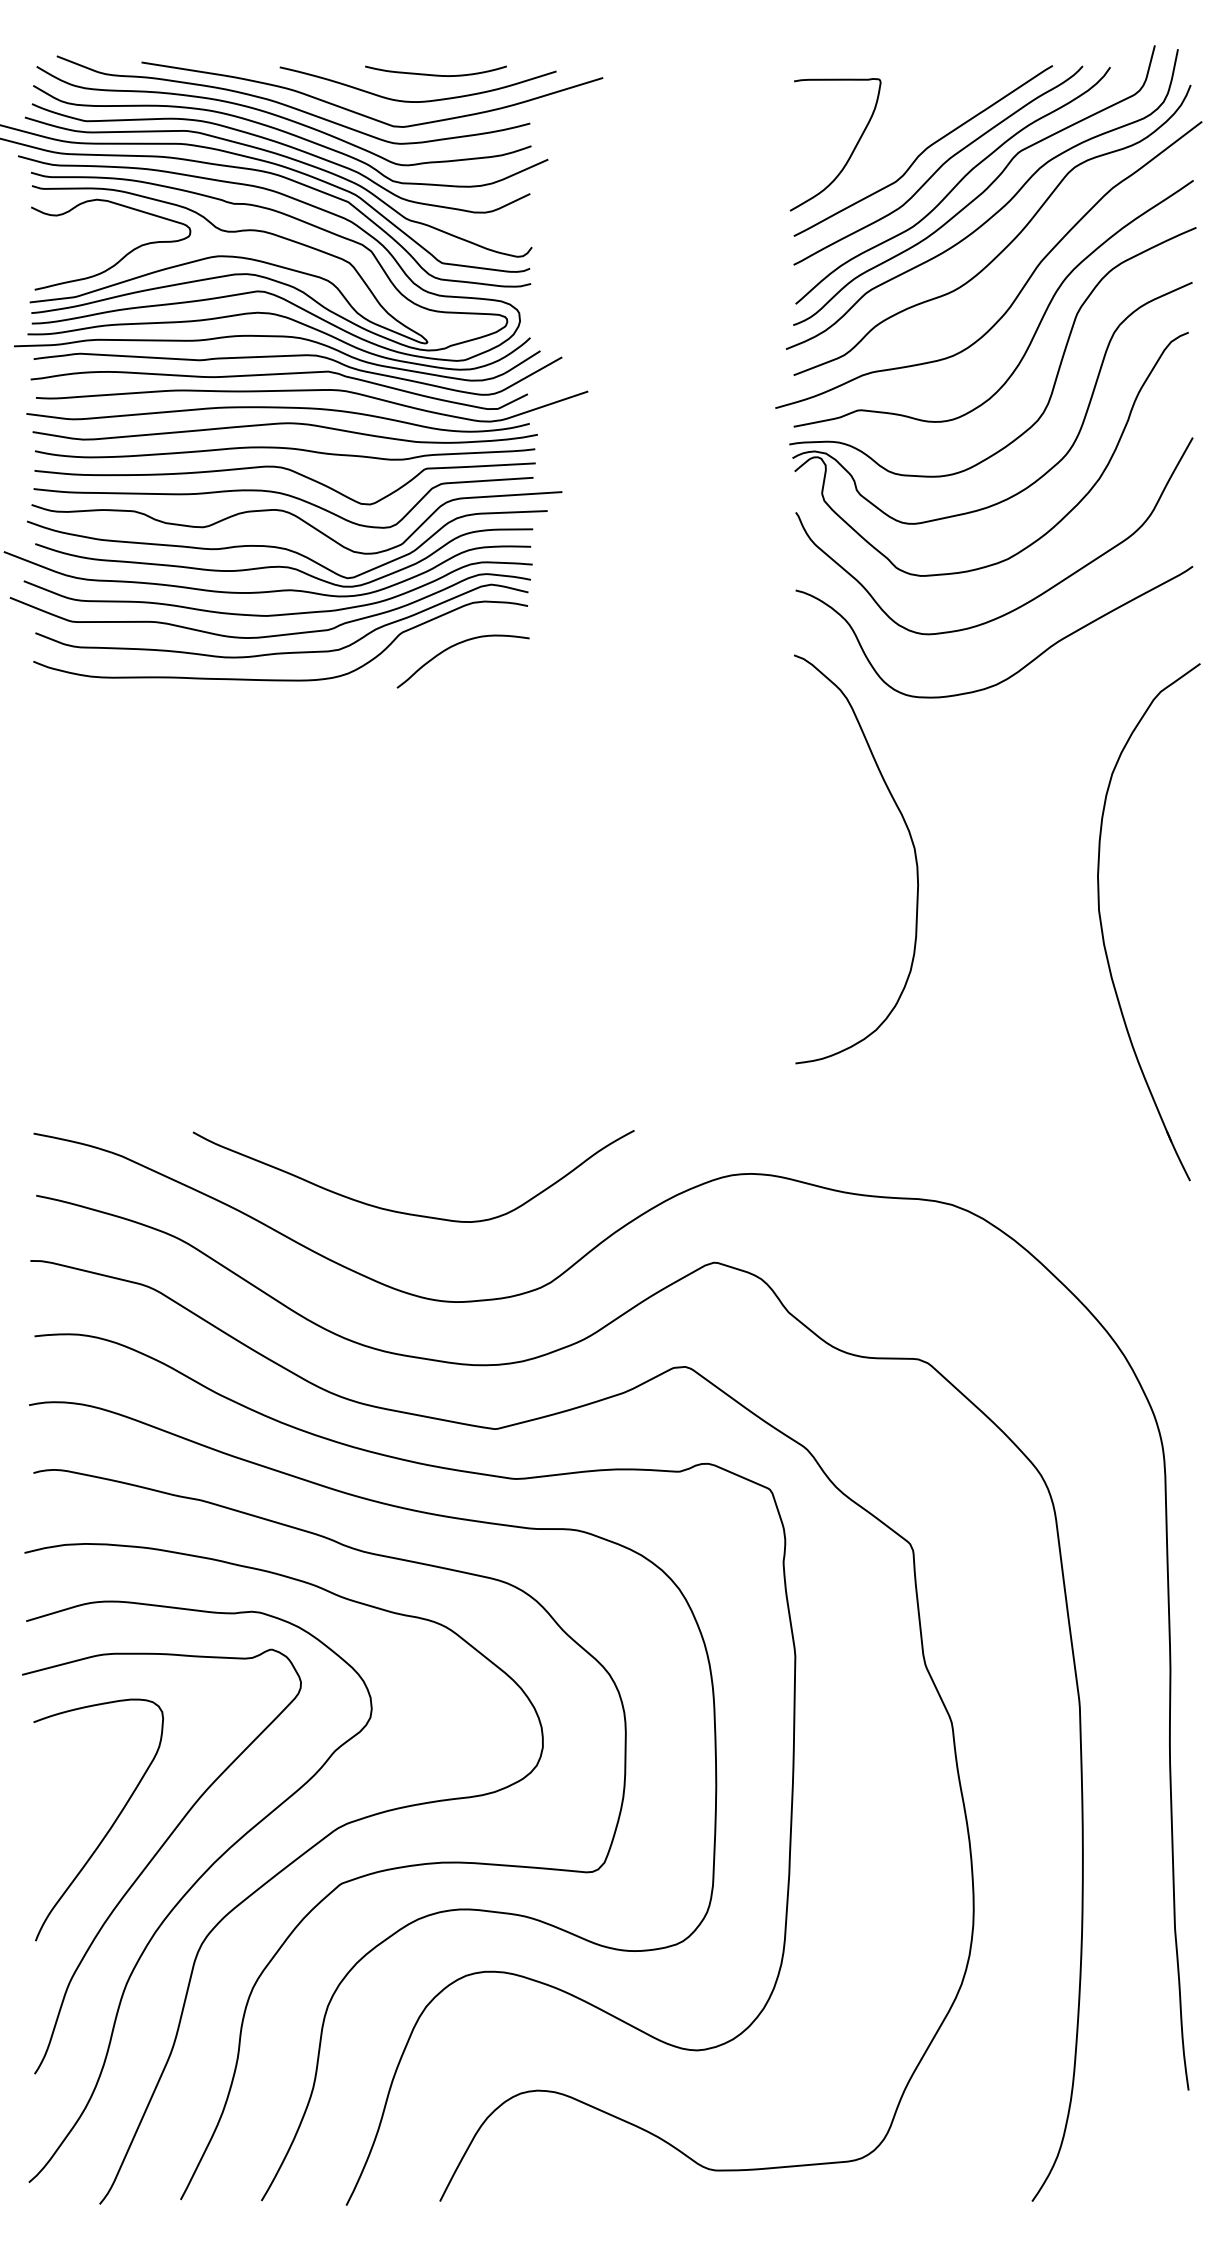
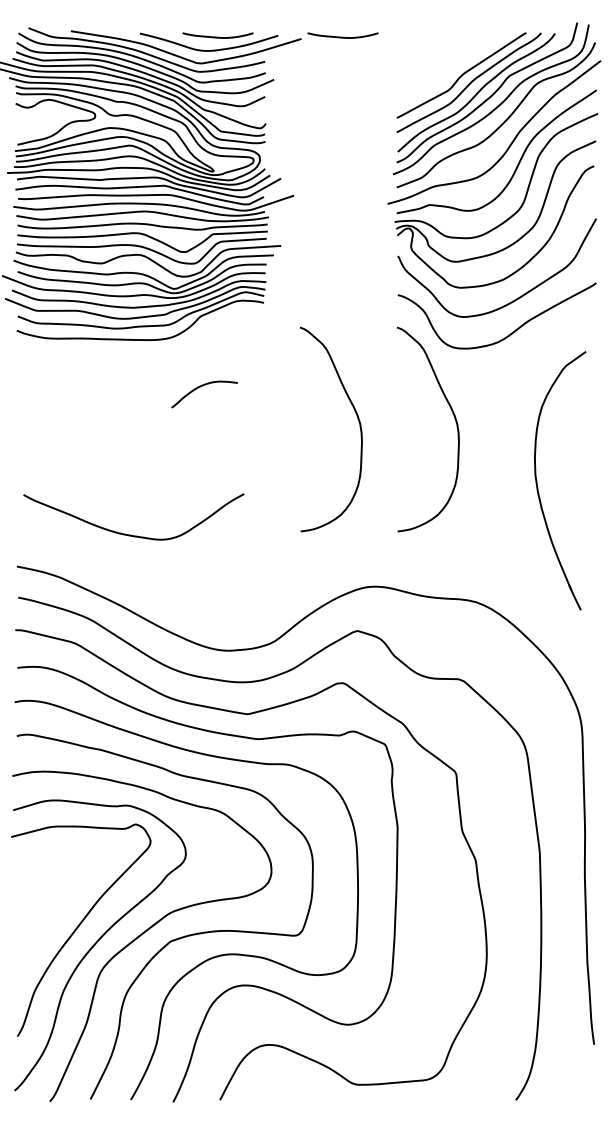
curve: (685, 73) -> (342, 36), added
curve: (851, 151) -> (425, 75), removed
curve: (460, 645) -> (203, 386), moved
curve: (715, 839) -> (357, 419), added
part: (1103, 921) -> (537, 480), moved
curve: (408, 1211) -> (131, 534), moved
curve: (110, 1823) -> (55, 911), removed

